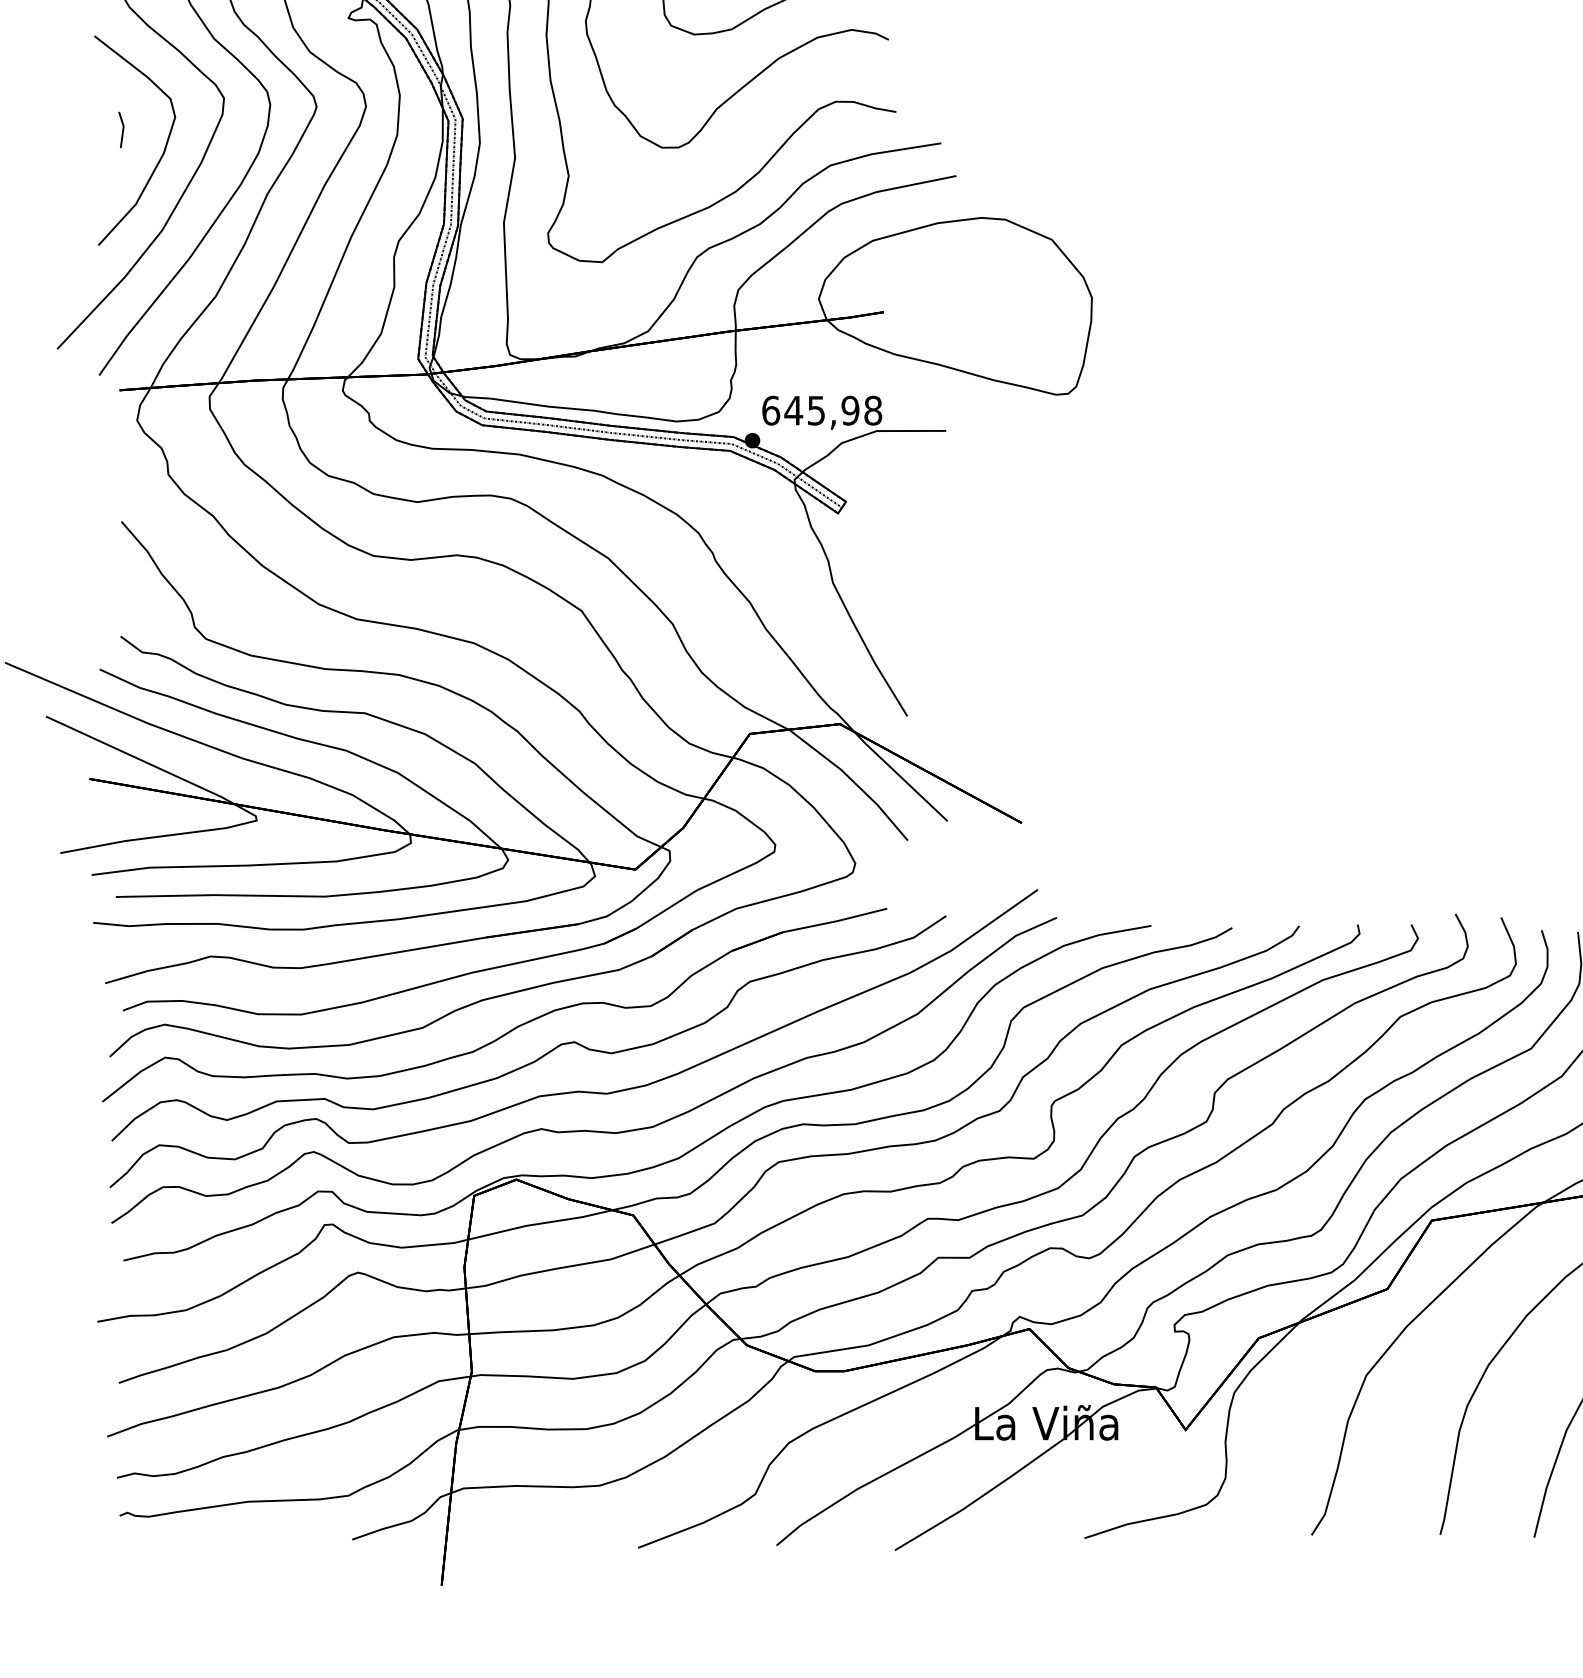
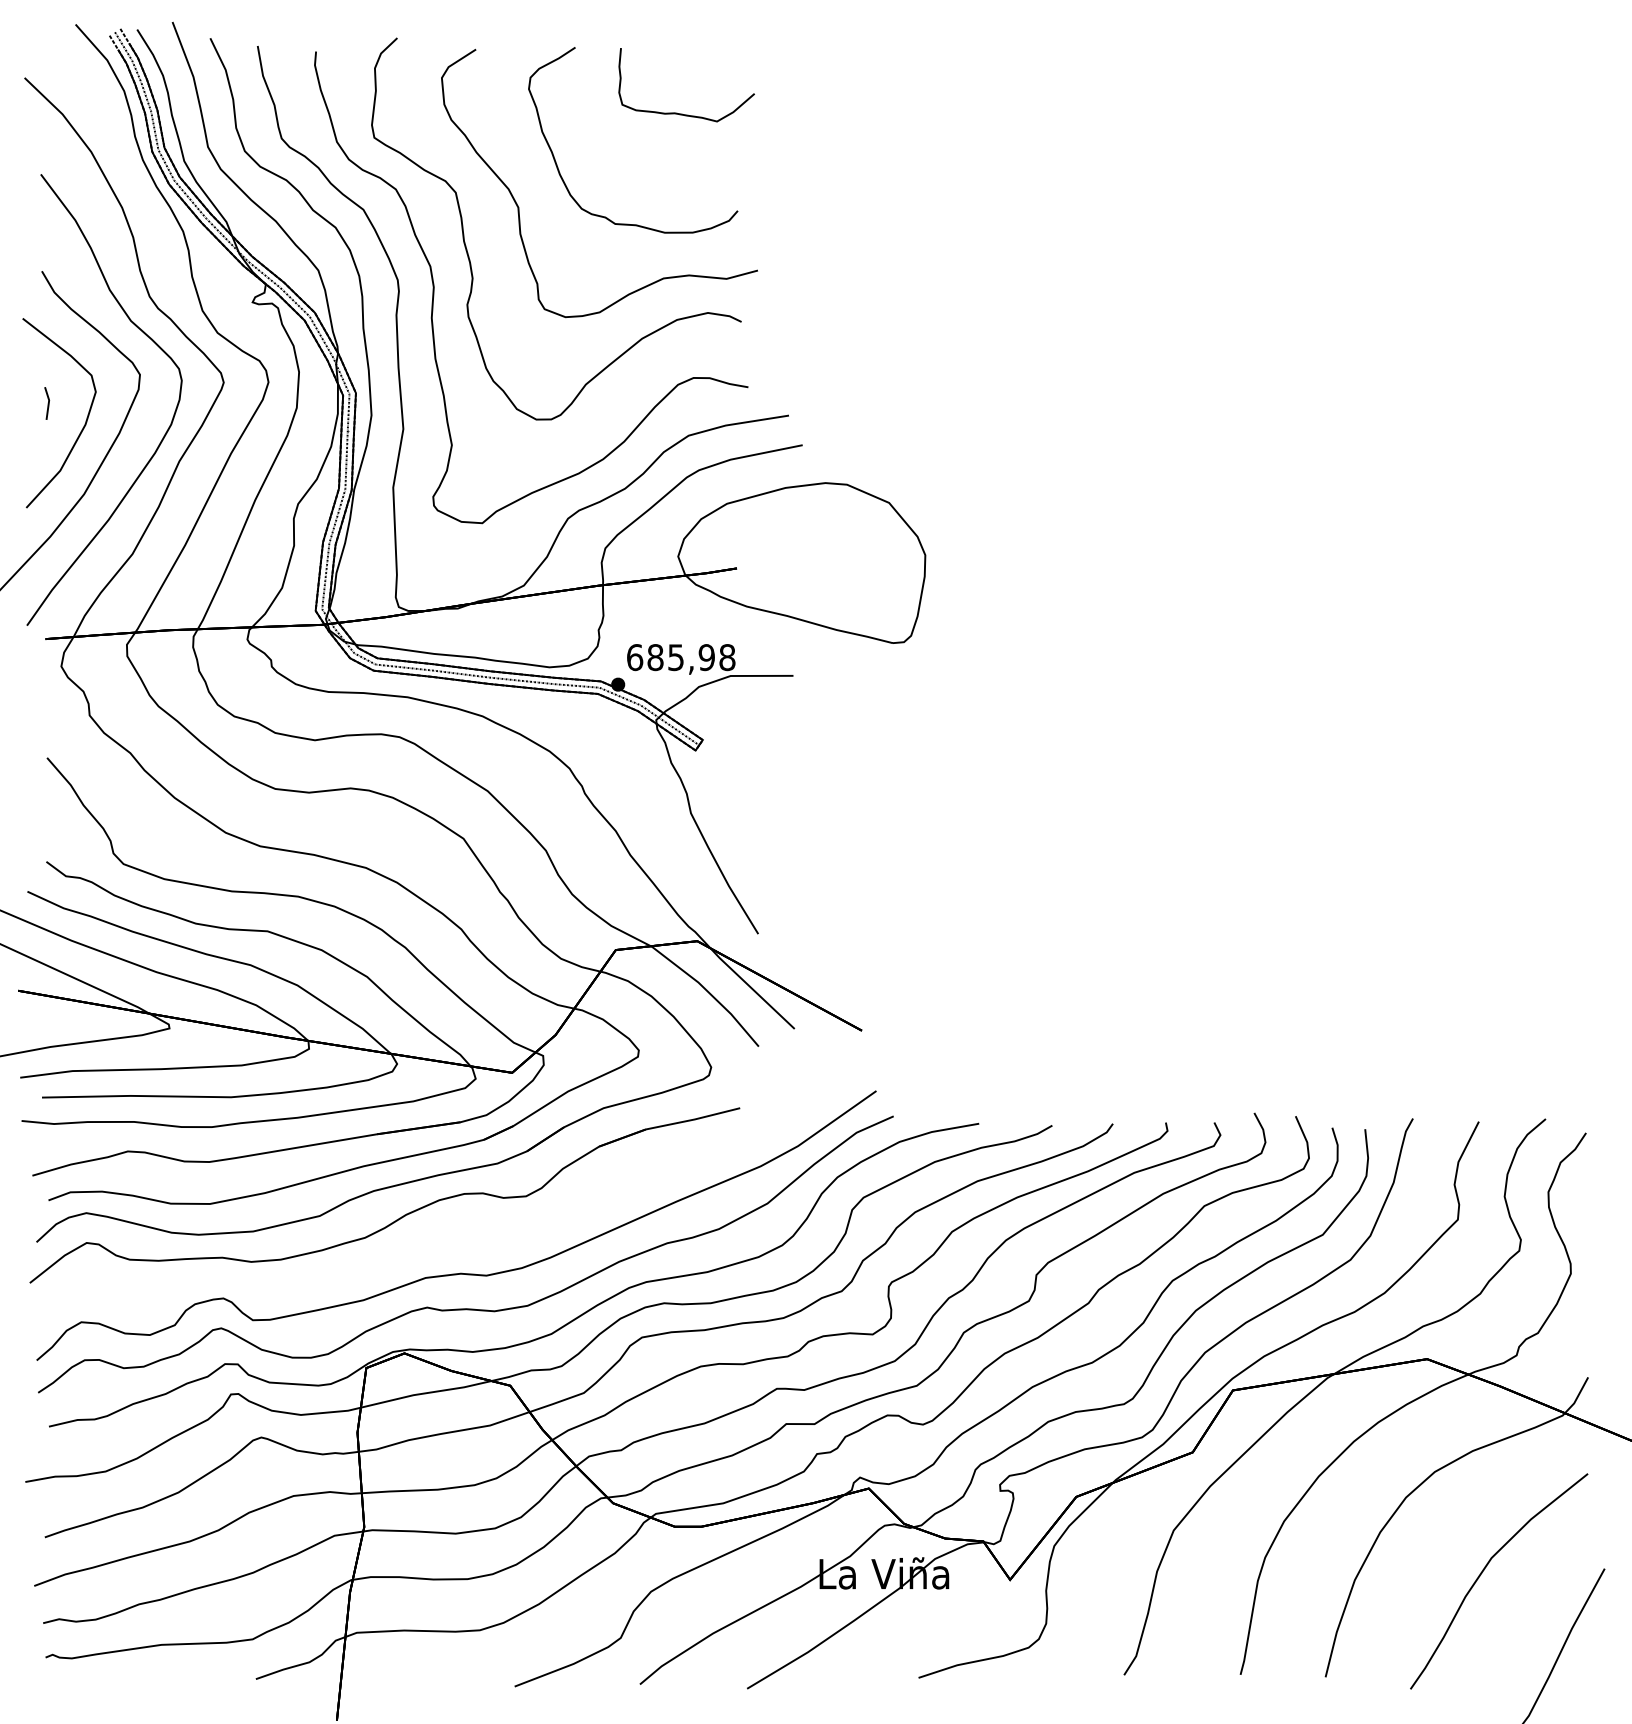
text: (793, 410) -> (655, 657), 645,98 -> 685,98
part: (546, 1052) -> (431, 1238), removed

